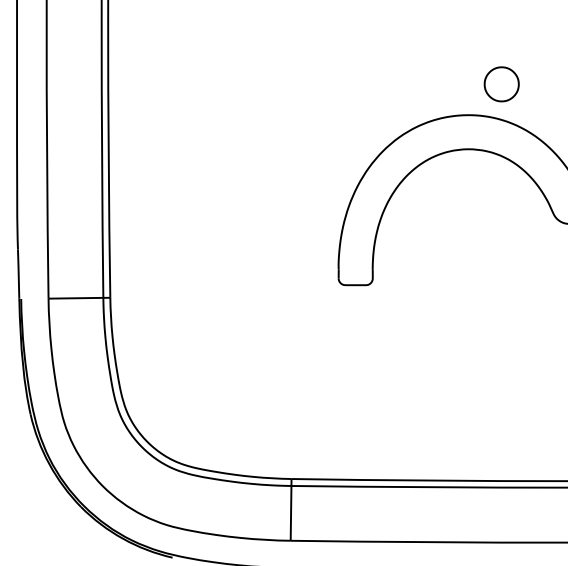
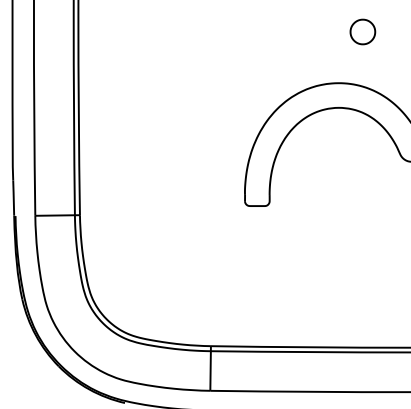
part: (501, 84) -> (362, 32), moved

